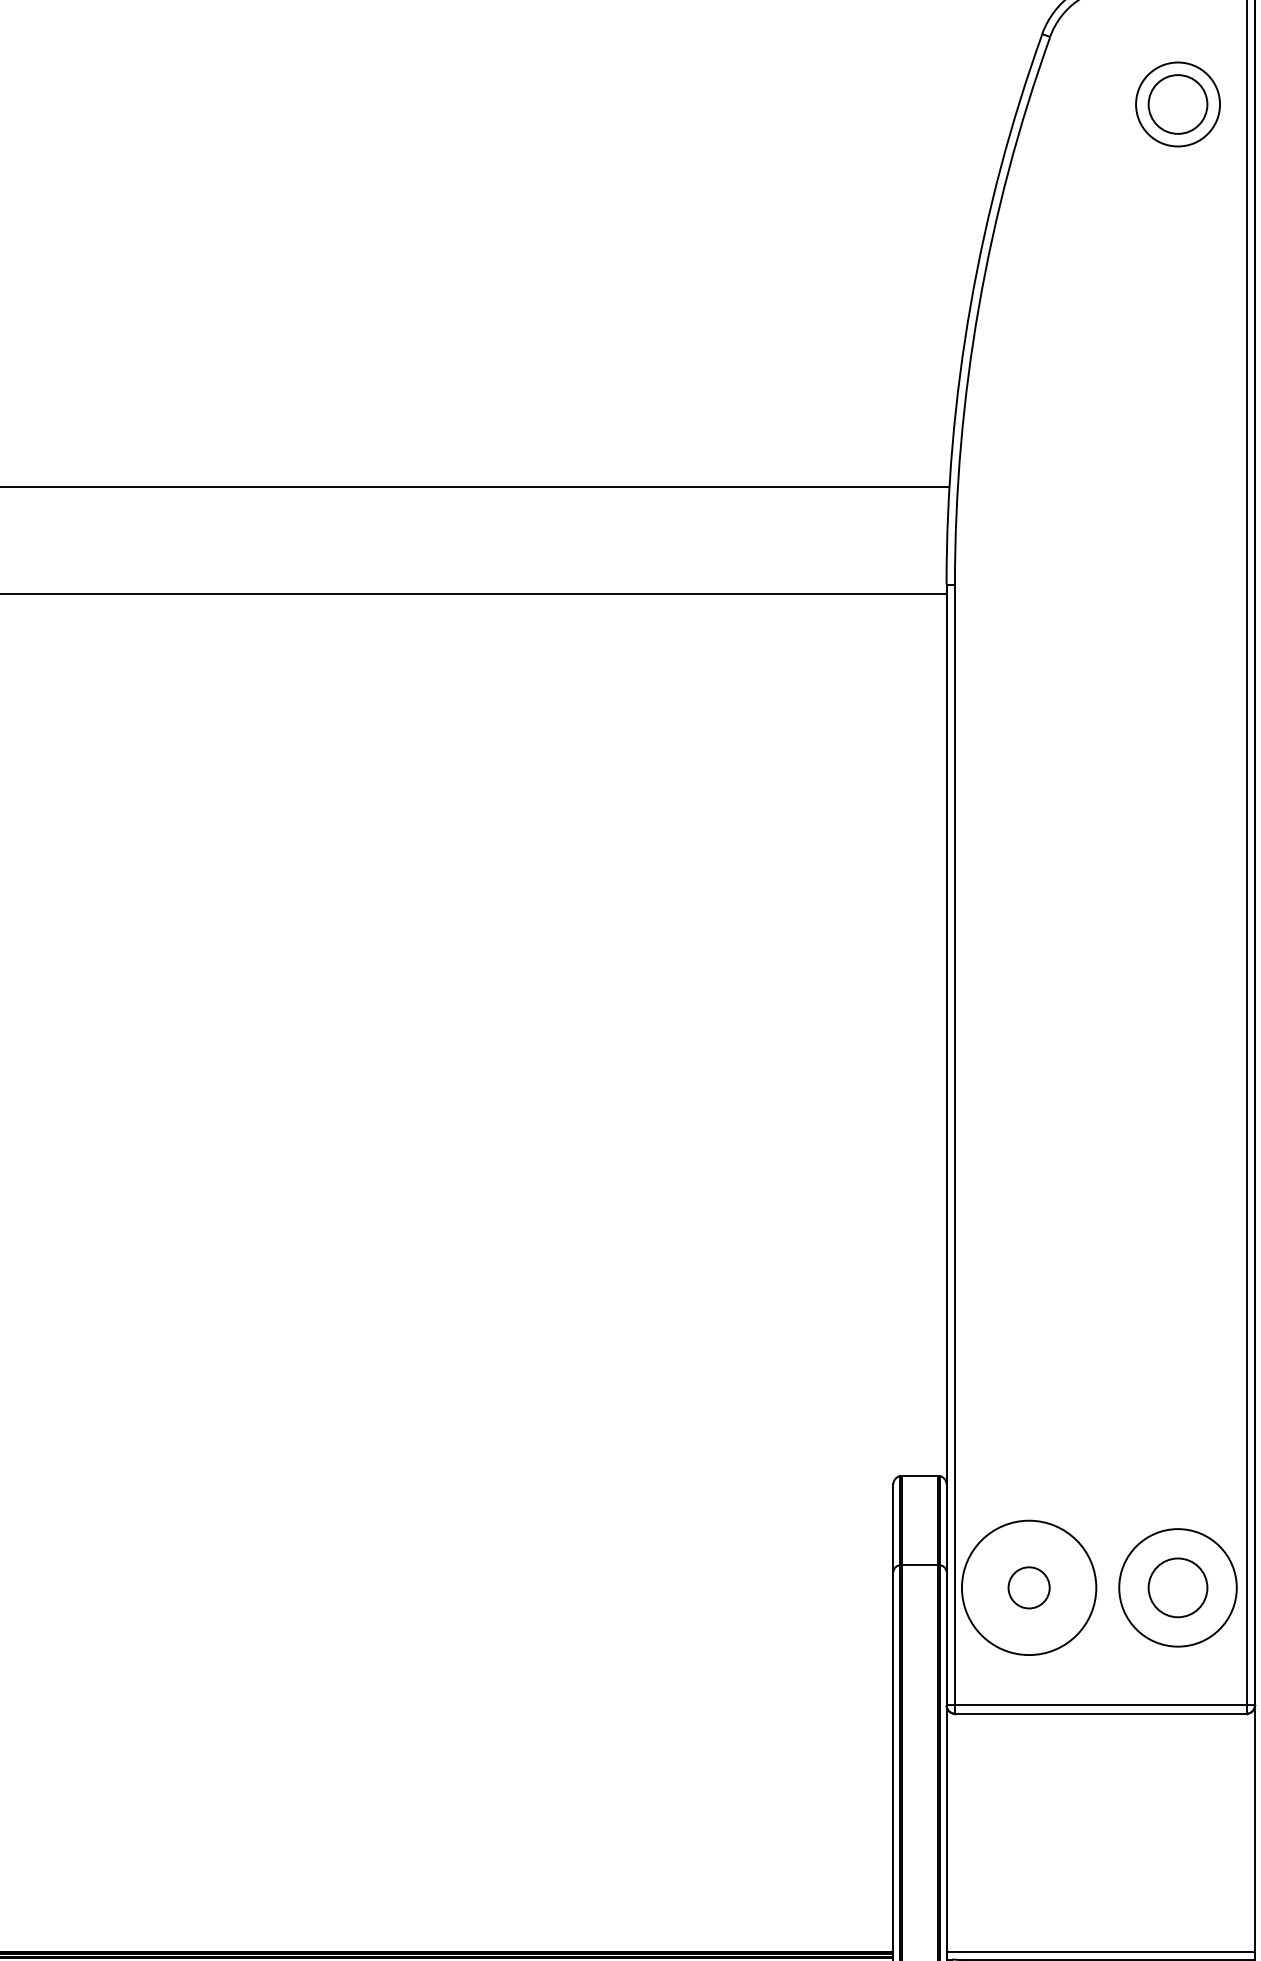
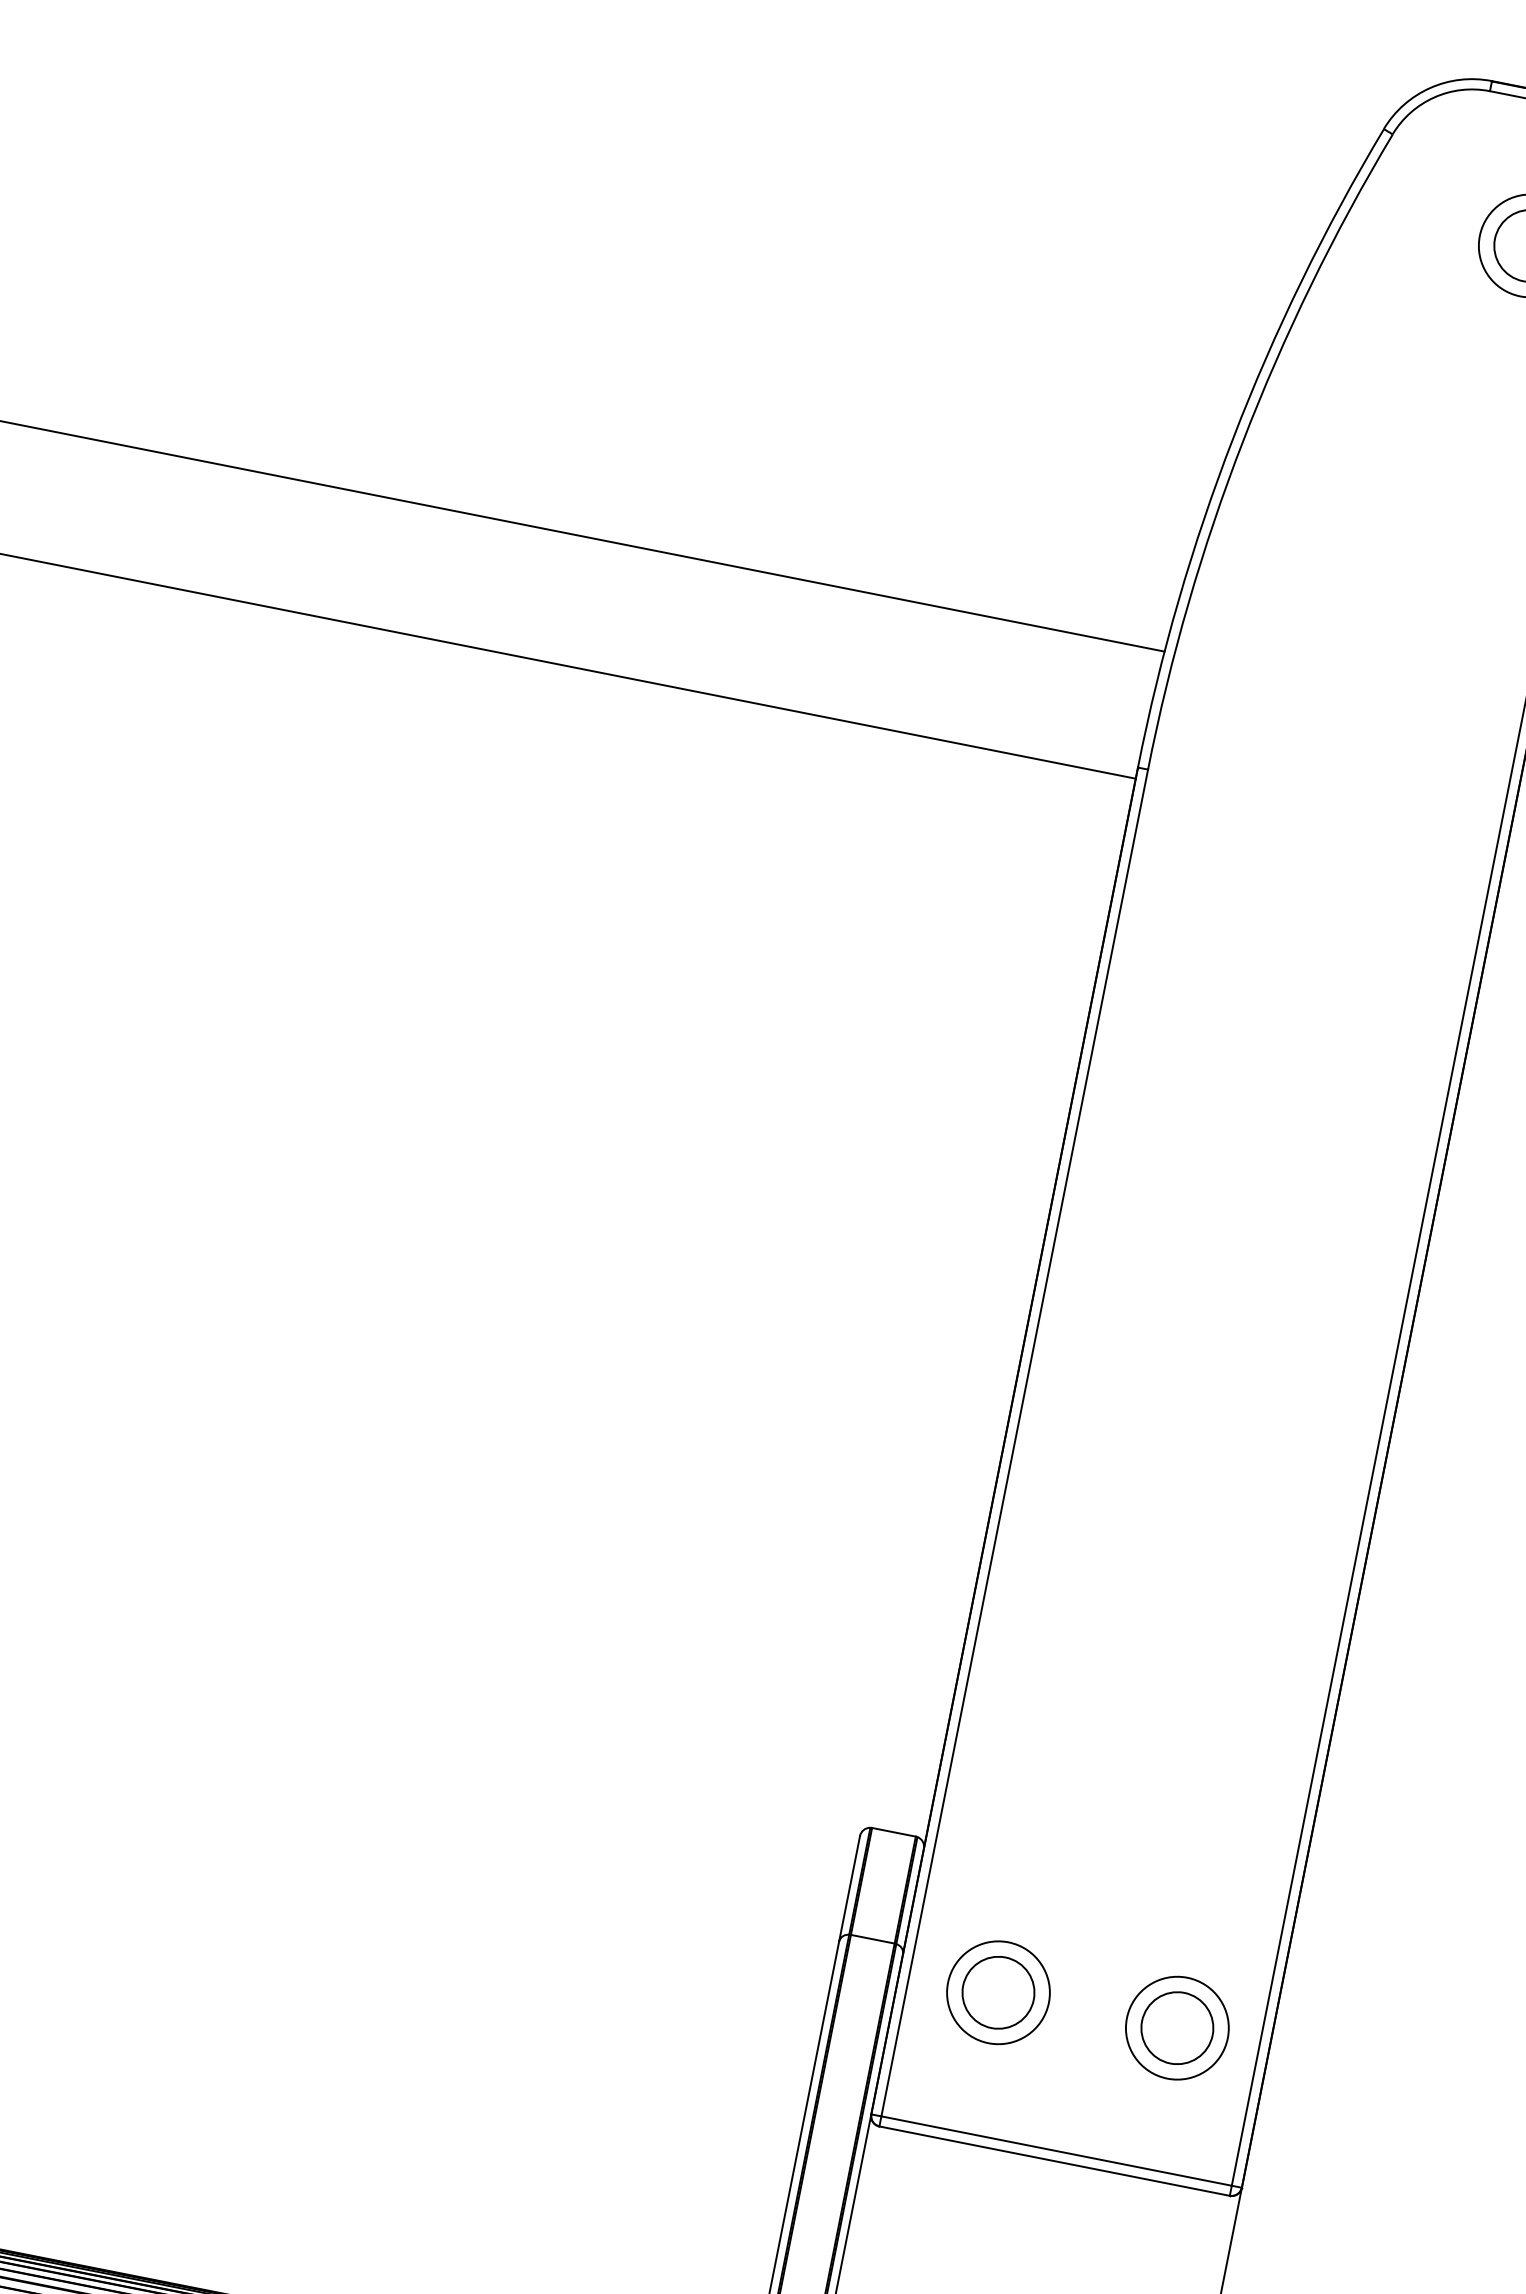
circle: (1028, 1587) -> (997, 1992), size x1.43
circle: (1029, 1587) -> (999, 1992), size x0.62
circle: (1178, 1587) -> (1178, 2027), size x0.71

